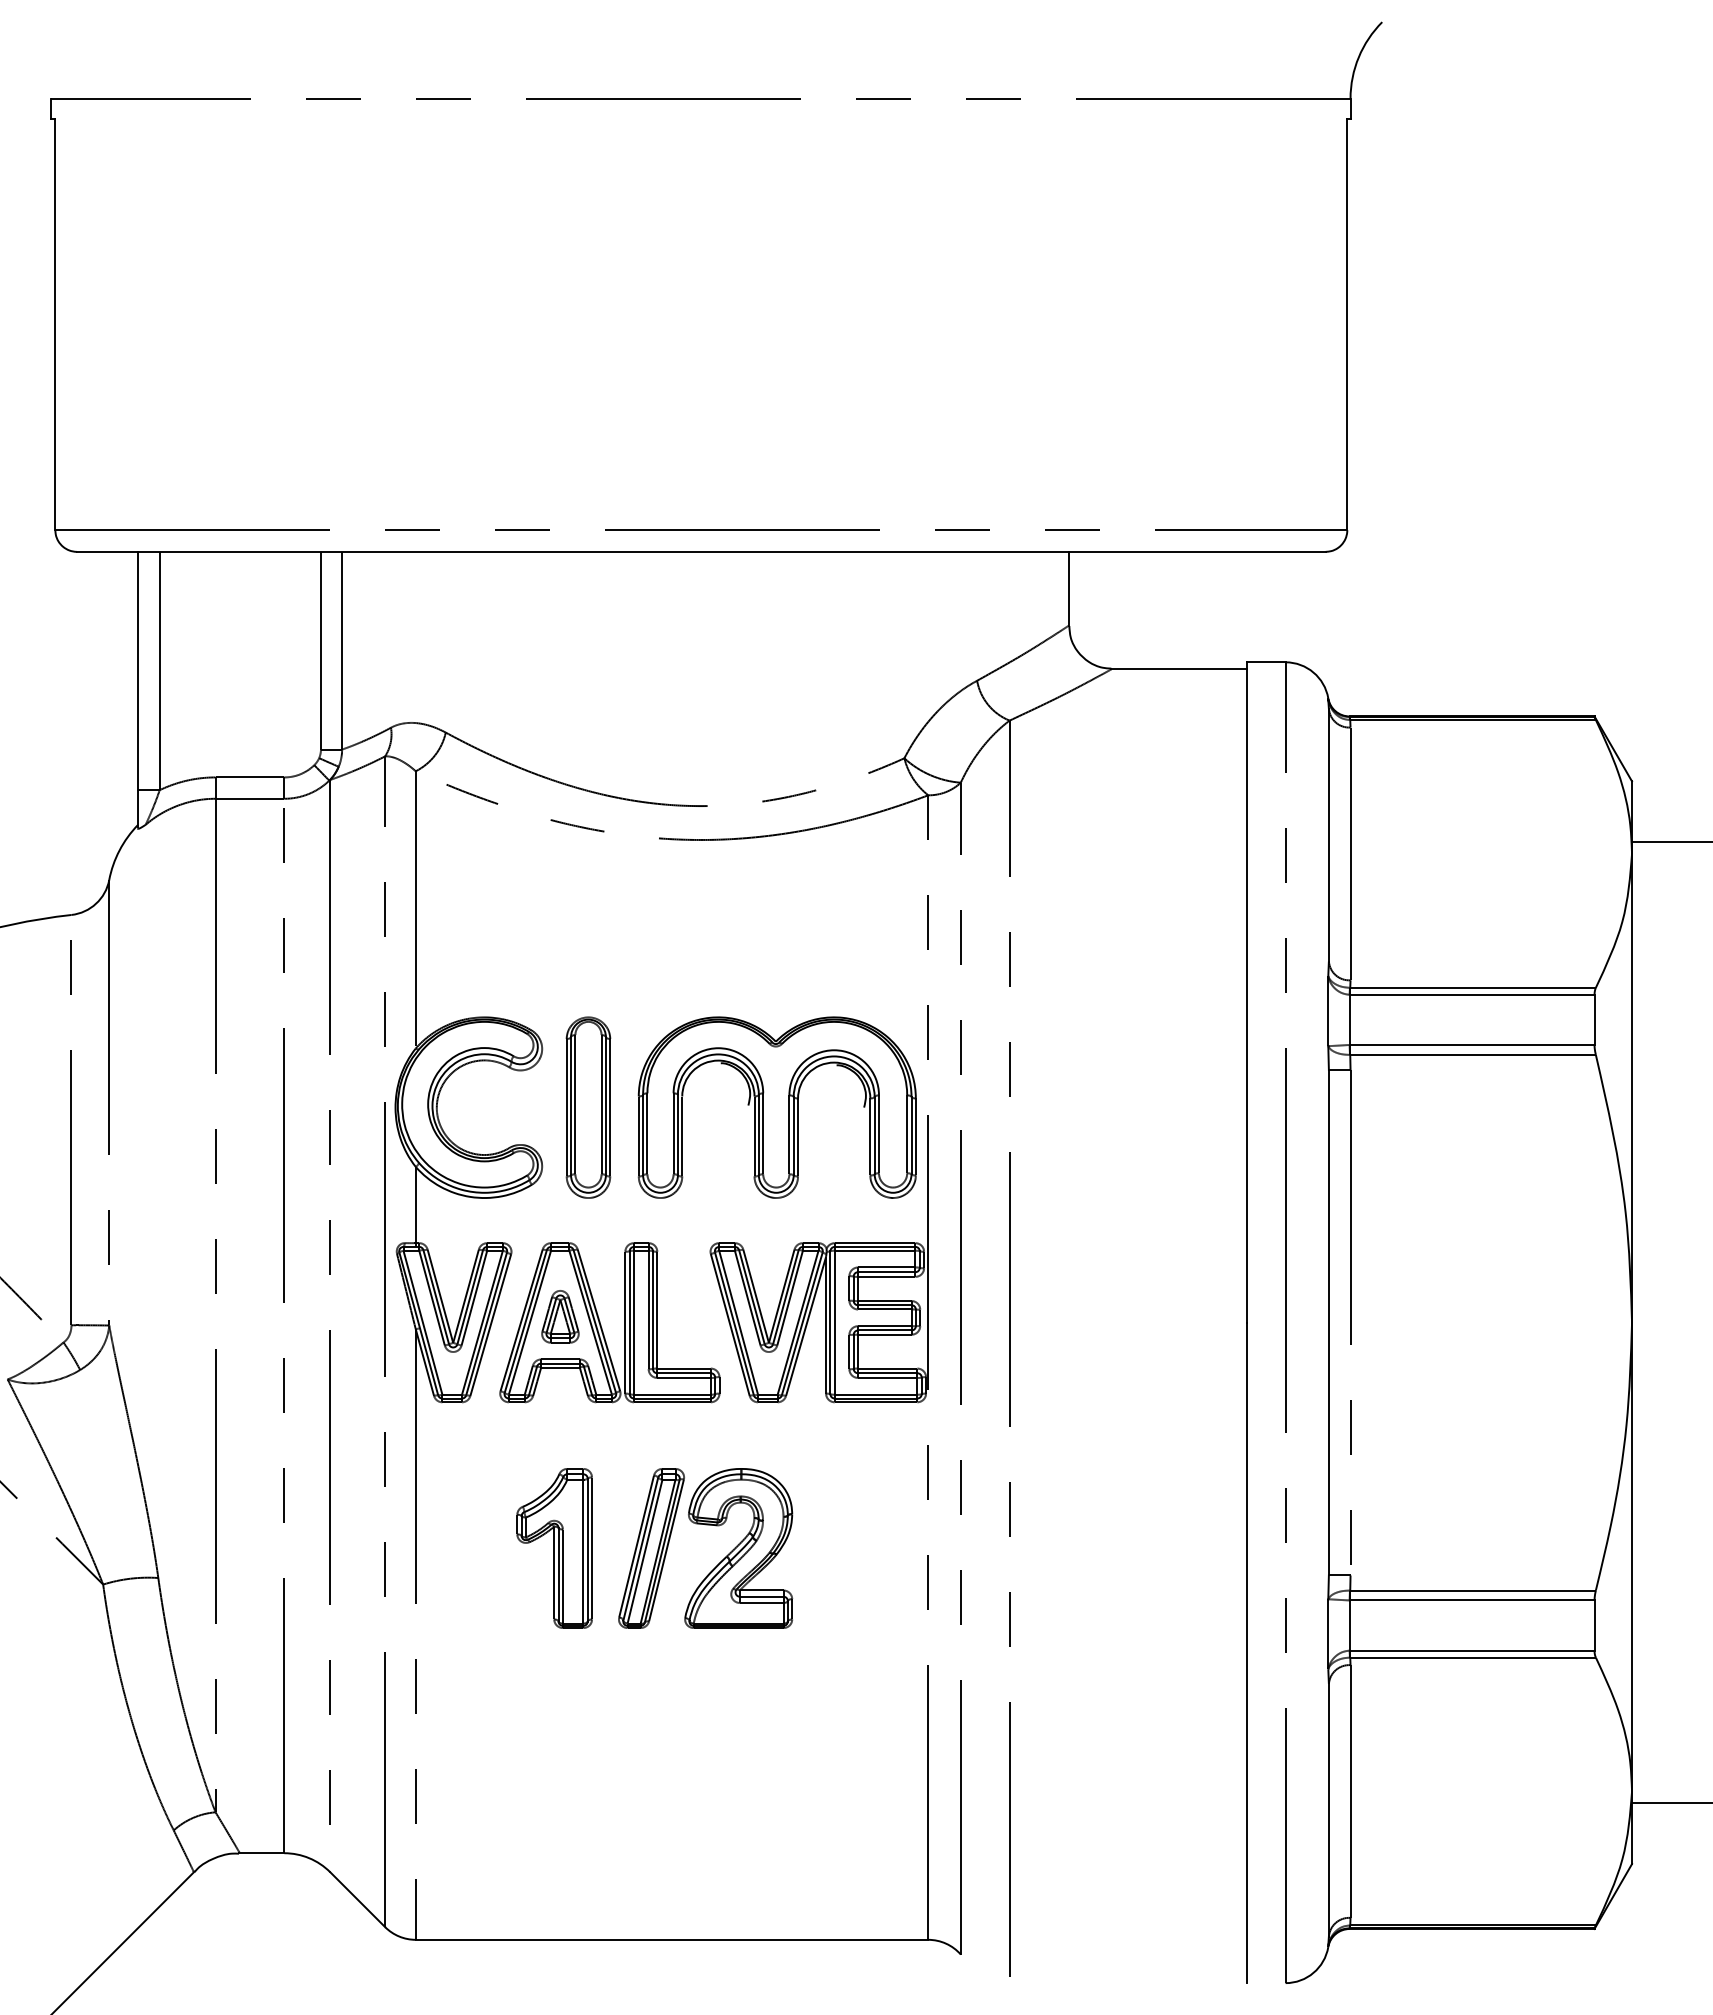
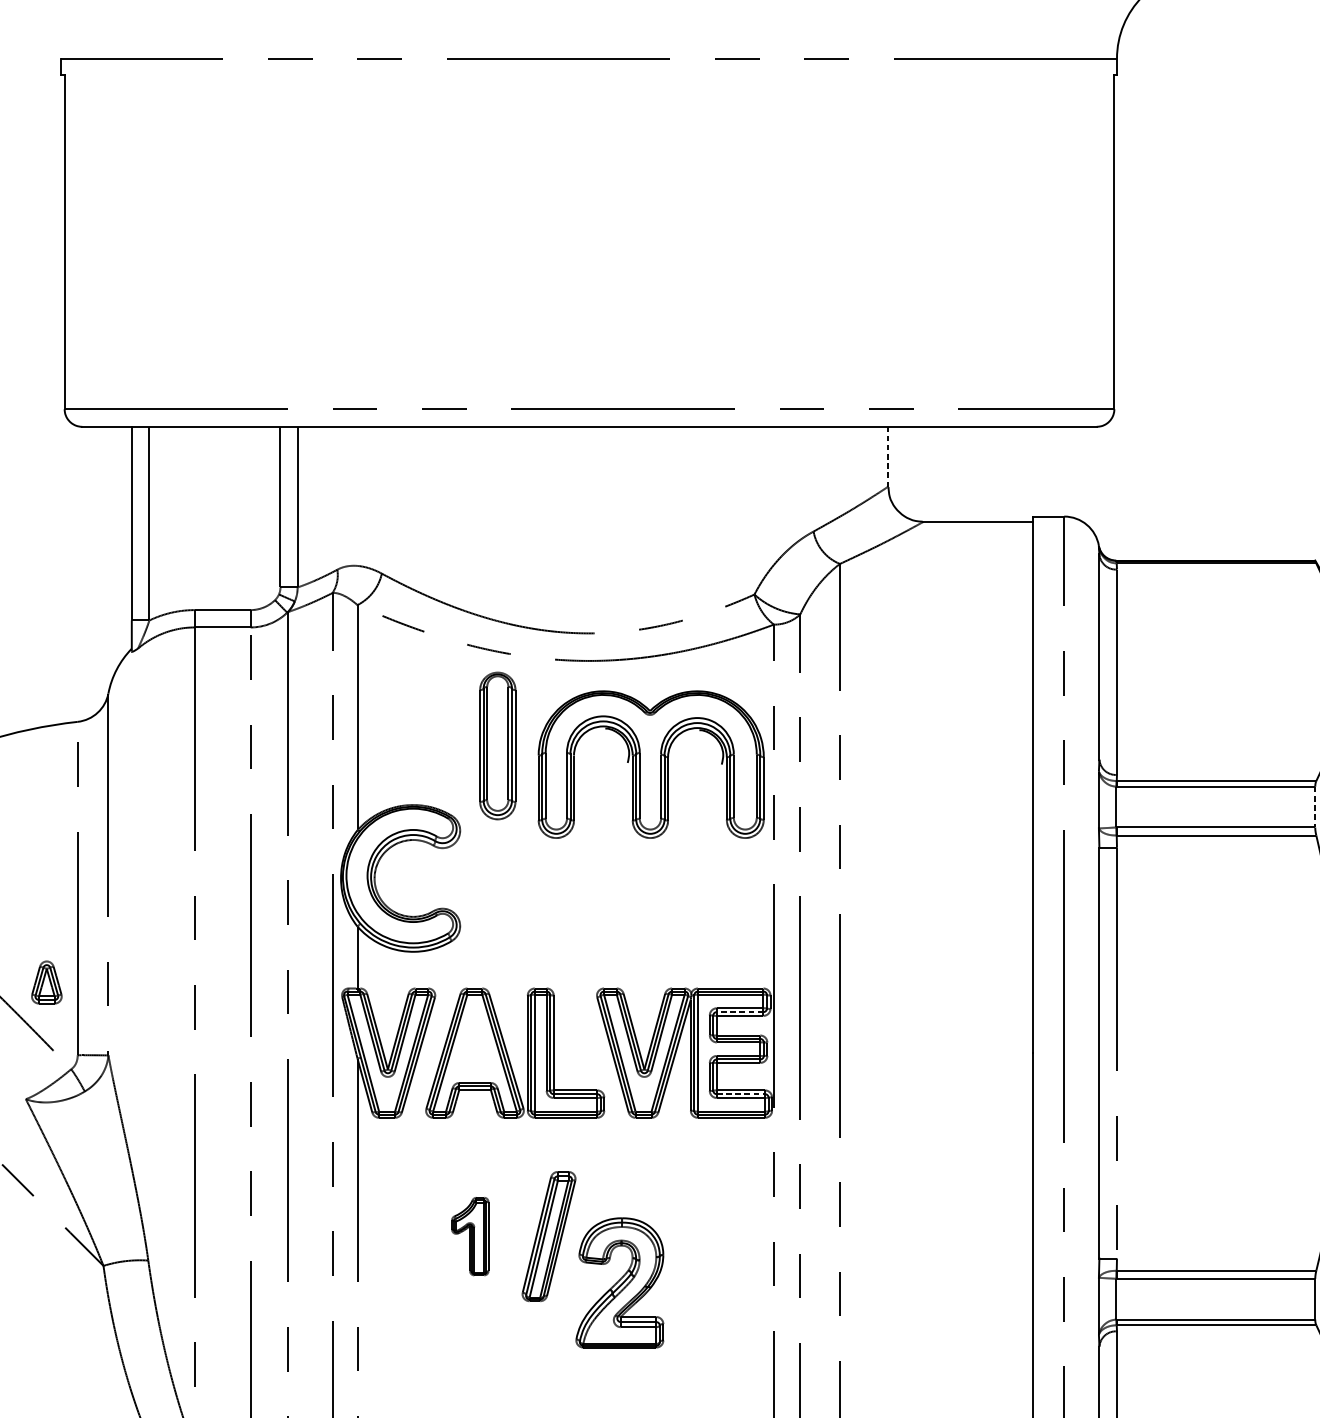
line: (1069, 588) -> (888, 456), solid -> dashed
line: (1594, 1020) -> (1315, 807), solid -> dashed
part: (588, 1107) -> (497, 745), moved
part: (776, 1107) -> (650, 764), moved
line: (886, 1272) -> (739, 1012), solid -> dashed
part: (560, 1316) -> (46, 982), moved
line: (887, 1373) -> (740, 1094), solid -> dashed
part: (554, 1548) -> (470, 1236), size x0.6
part: (738, 1548) -> (619, 1282), moved

